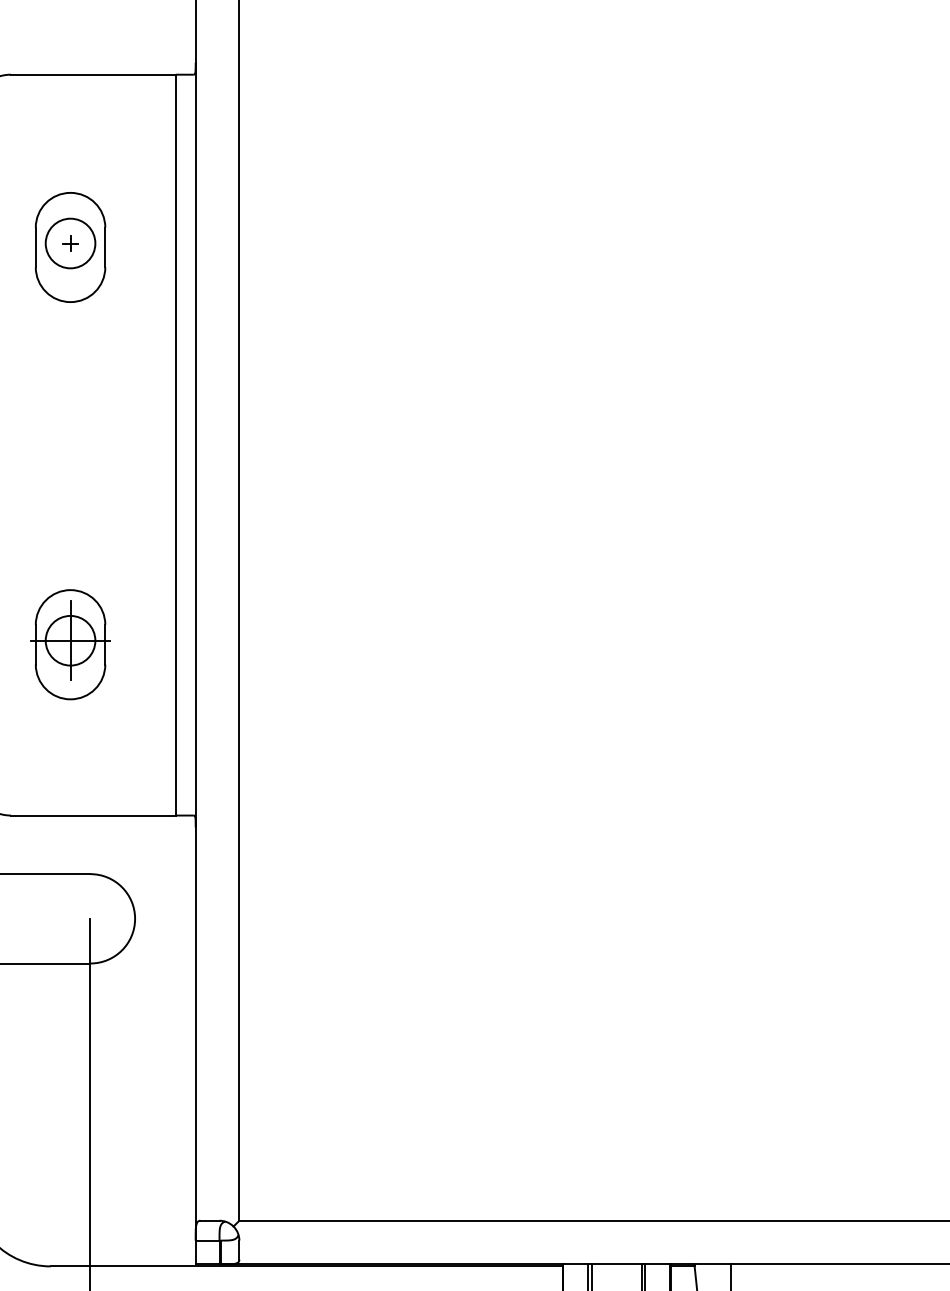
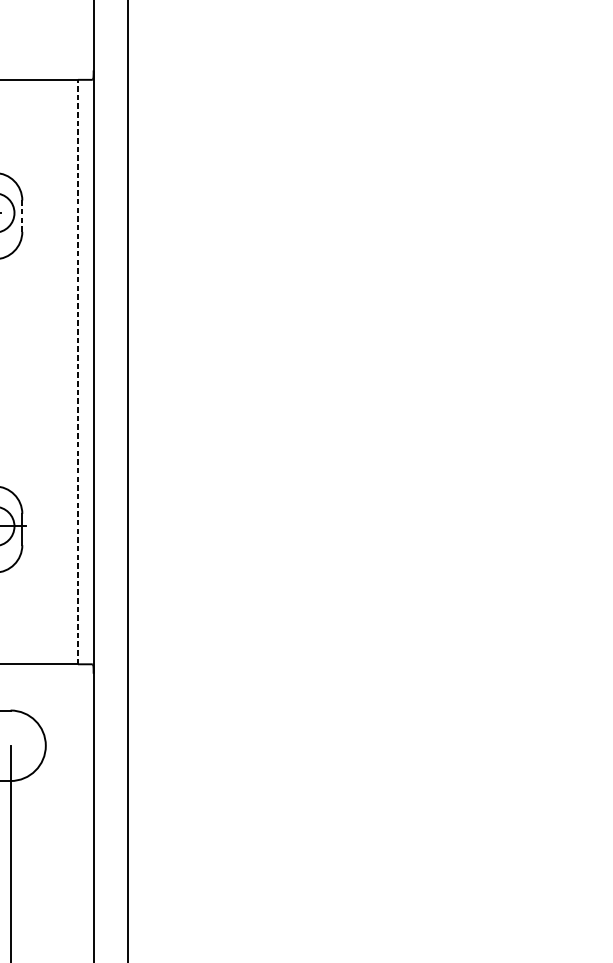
line: (105, 247) -> (22, 216), solid -> dashed
line: (175, 444) -> (77, 371), solid -> dashed

